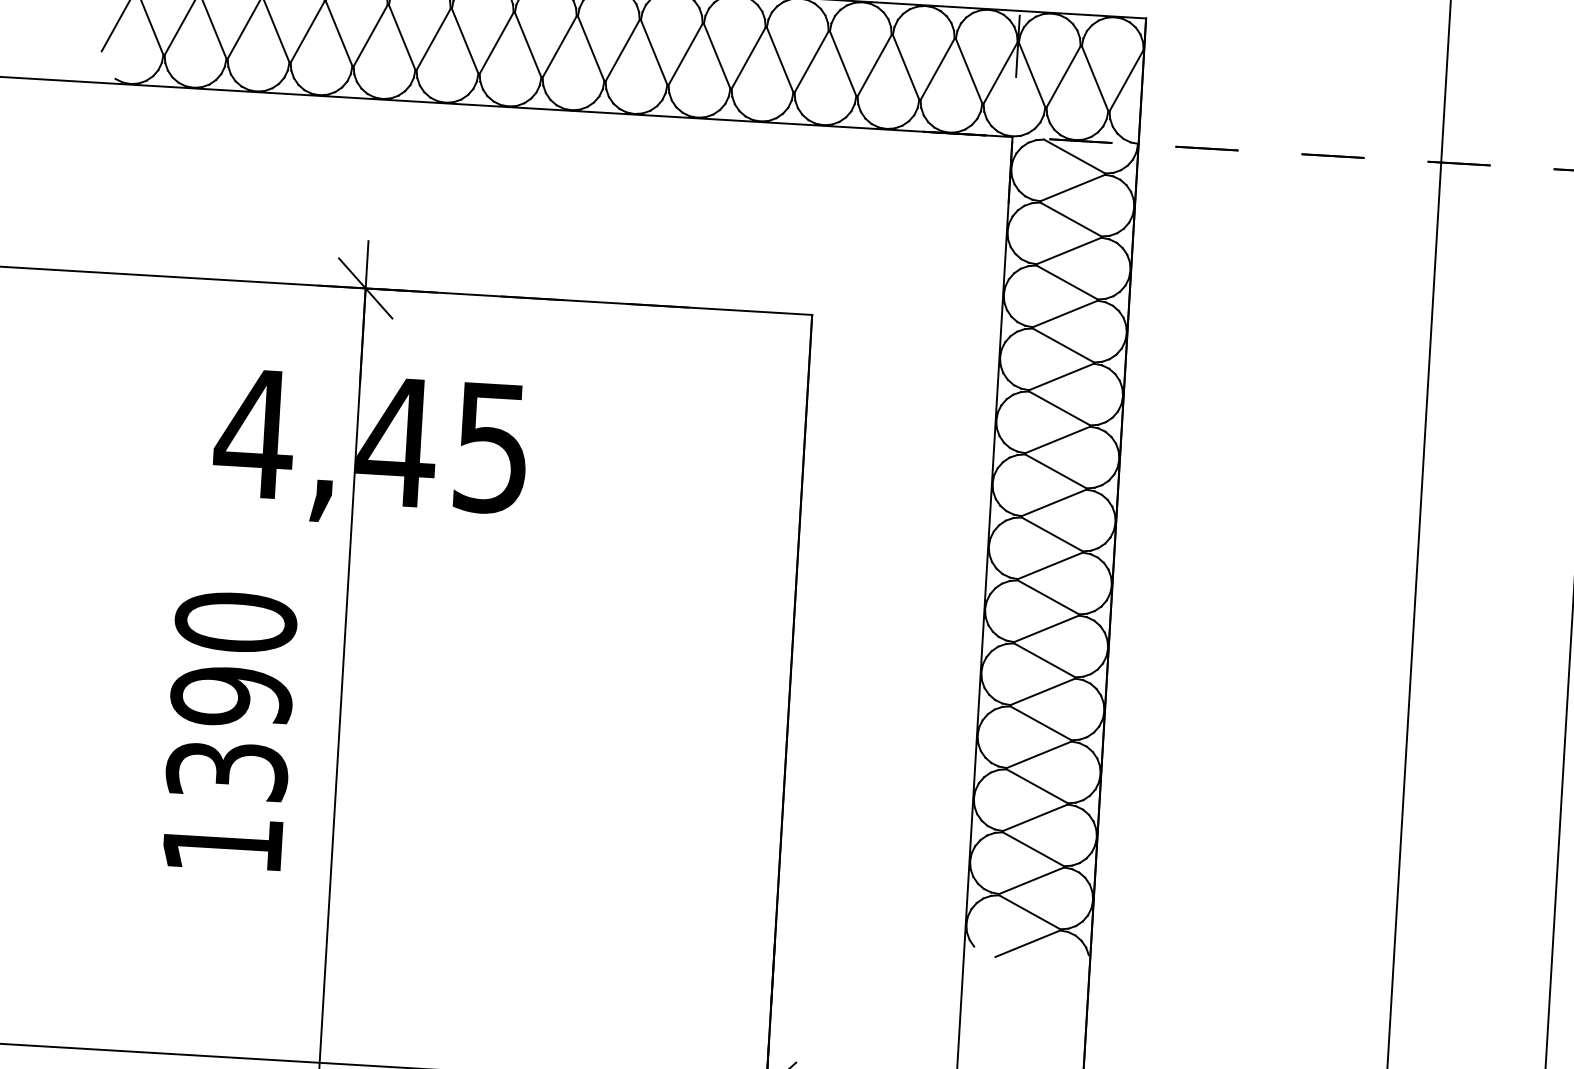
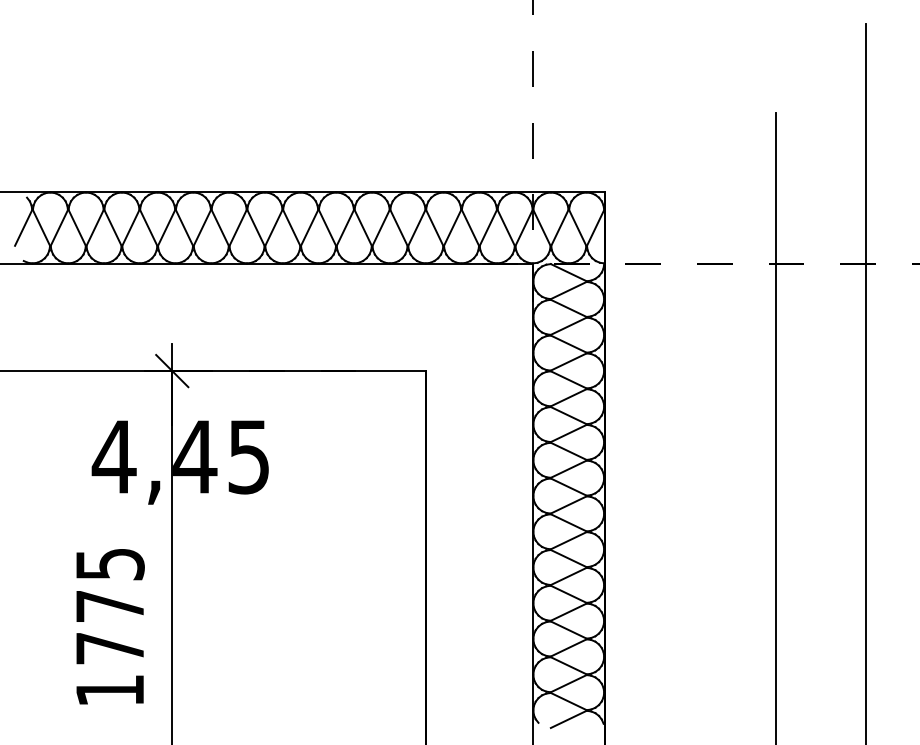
text: (230, 694) -> (109, 605), 1390 -> 1775

